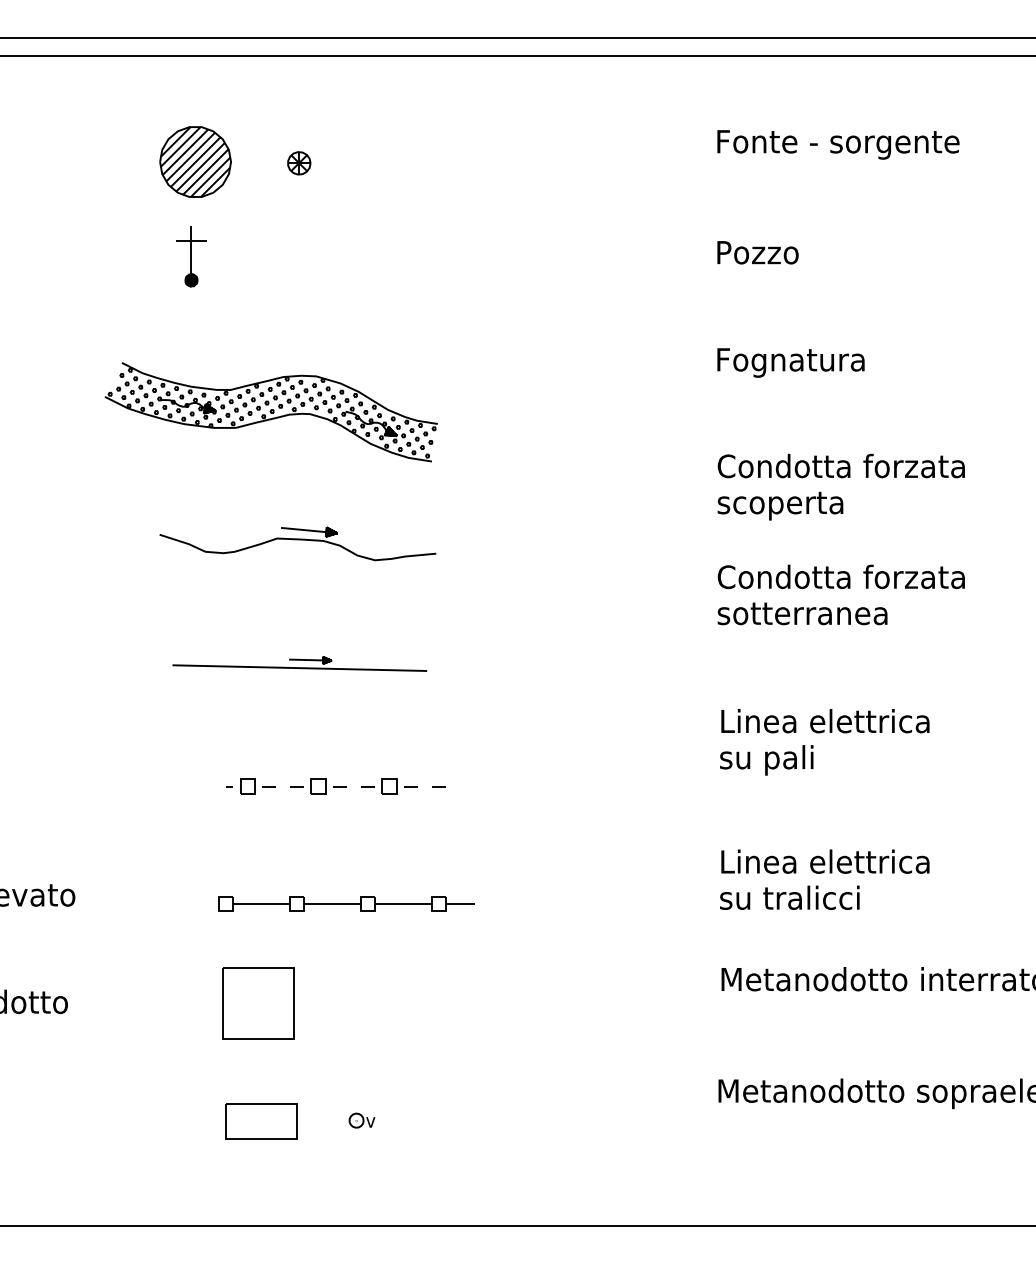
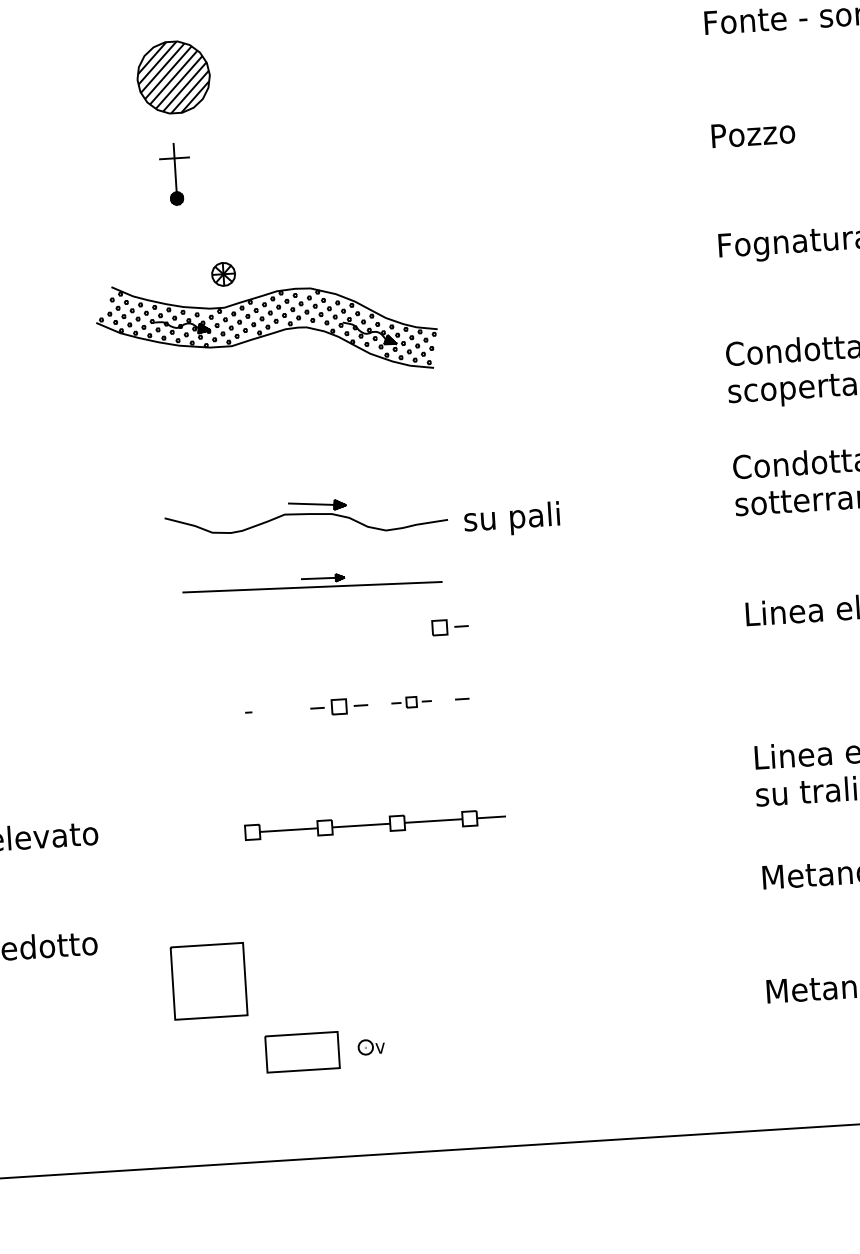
part: (299, 163) -> (223, 274), moved
part: (297, 543) -> (305, 518), moved
text: (766, 760) -> (511, 519), moved
part: (257, 786) -> (449, 627), moved
part: (389, 786) -> (411, 702), size x0.7
part: (258, 1003) -> (208, 981), moved
part: (361, 1120) -> (370, 1046), moved

